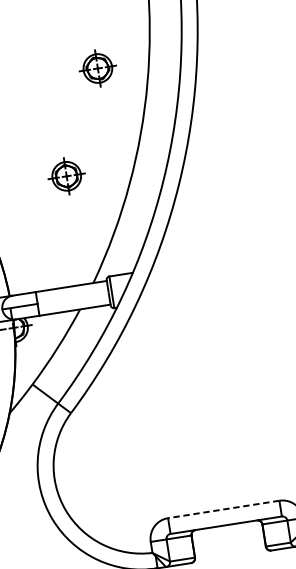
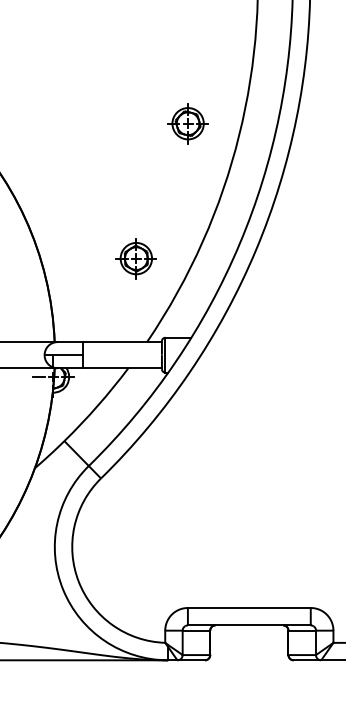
part: (97, 68) -> (187, 123), moved
part: (65, 176) -> (135, 258), moved
line: (223, 510) -> (248, 608), dashed -> solid

